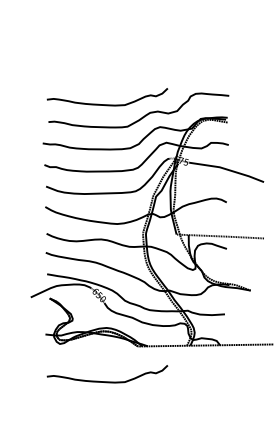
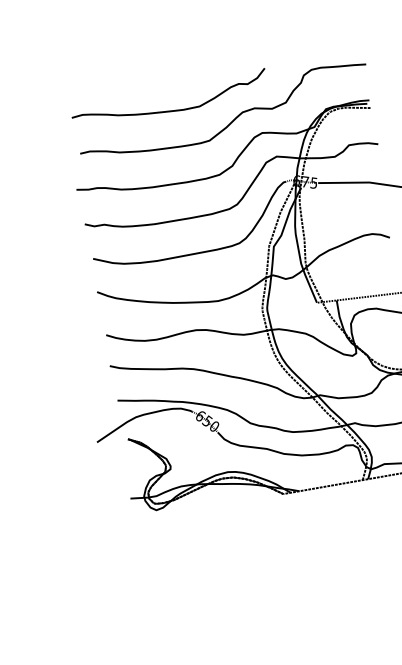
curve: (107, 381) -> (243, 558), removed

